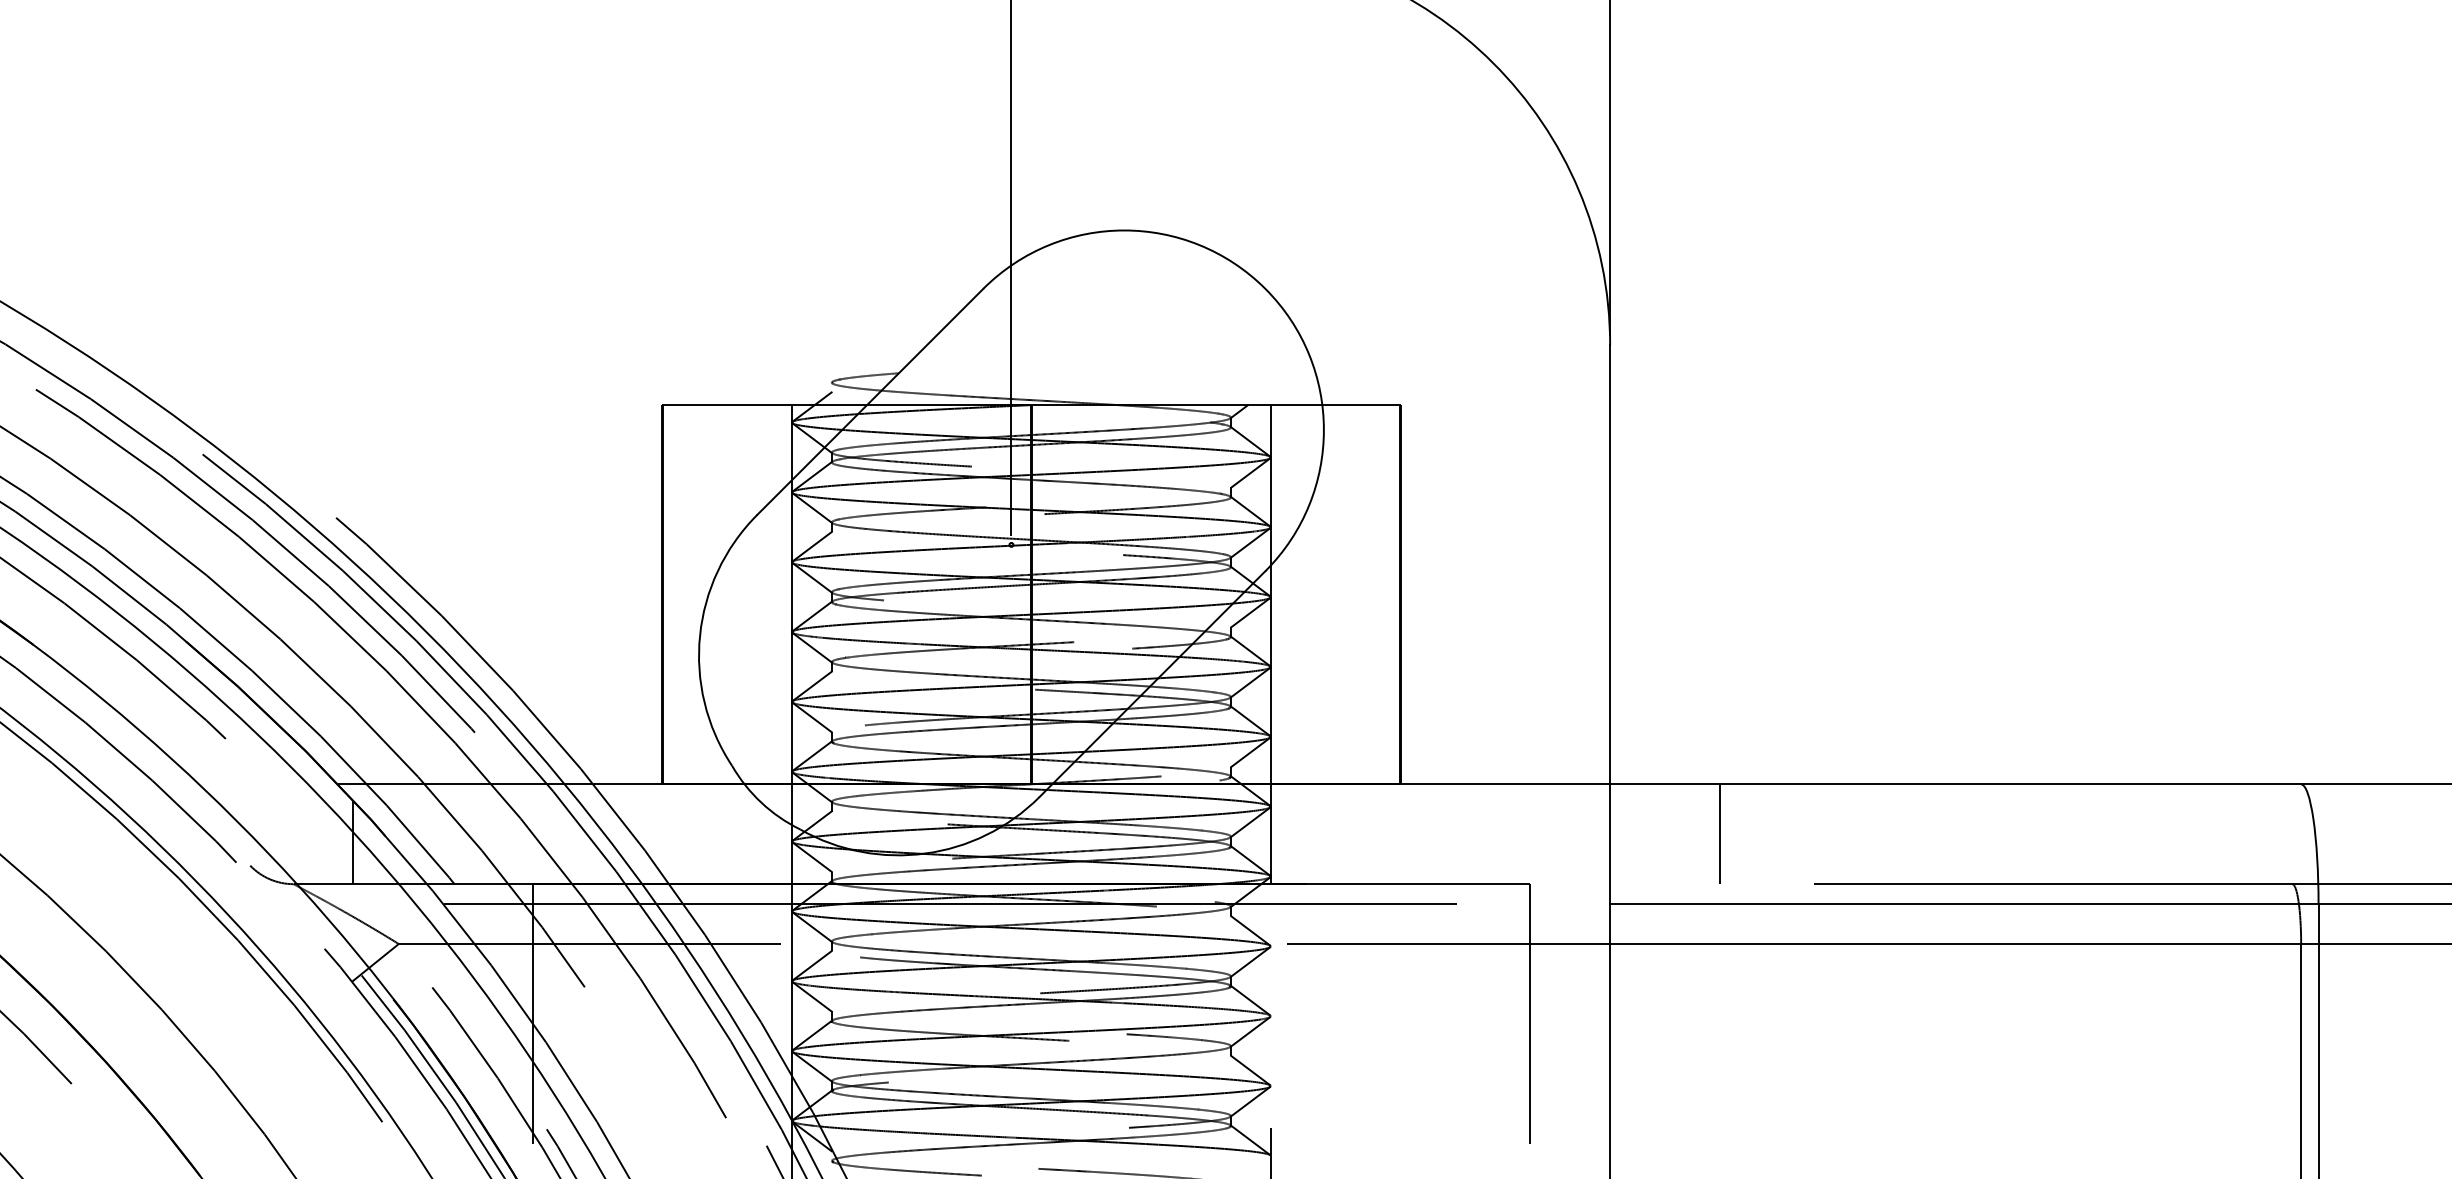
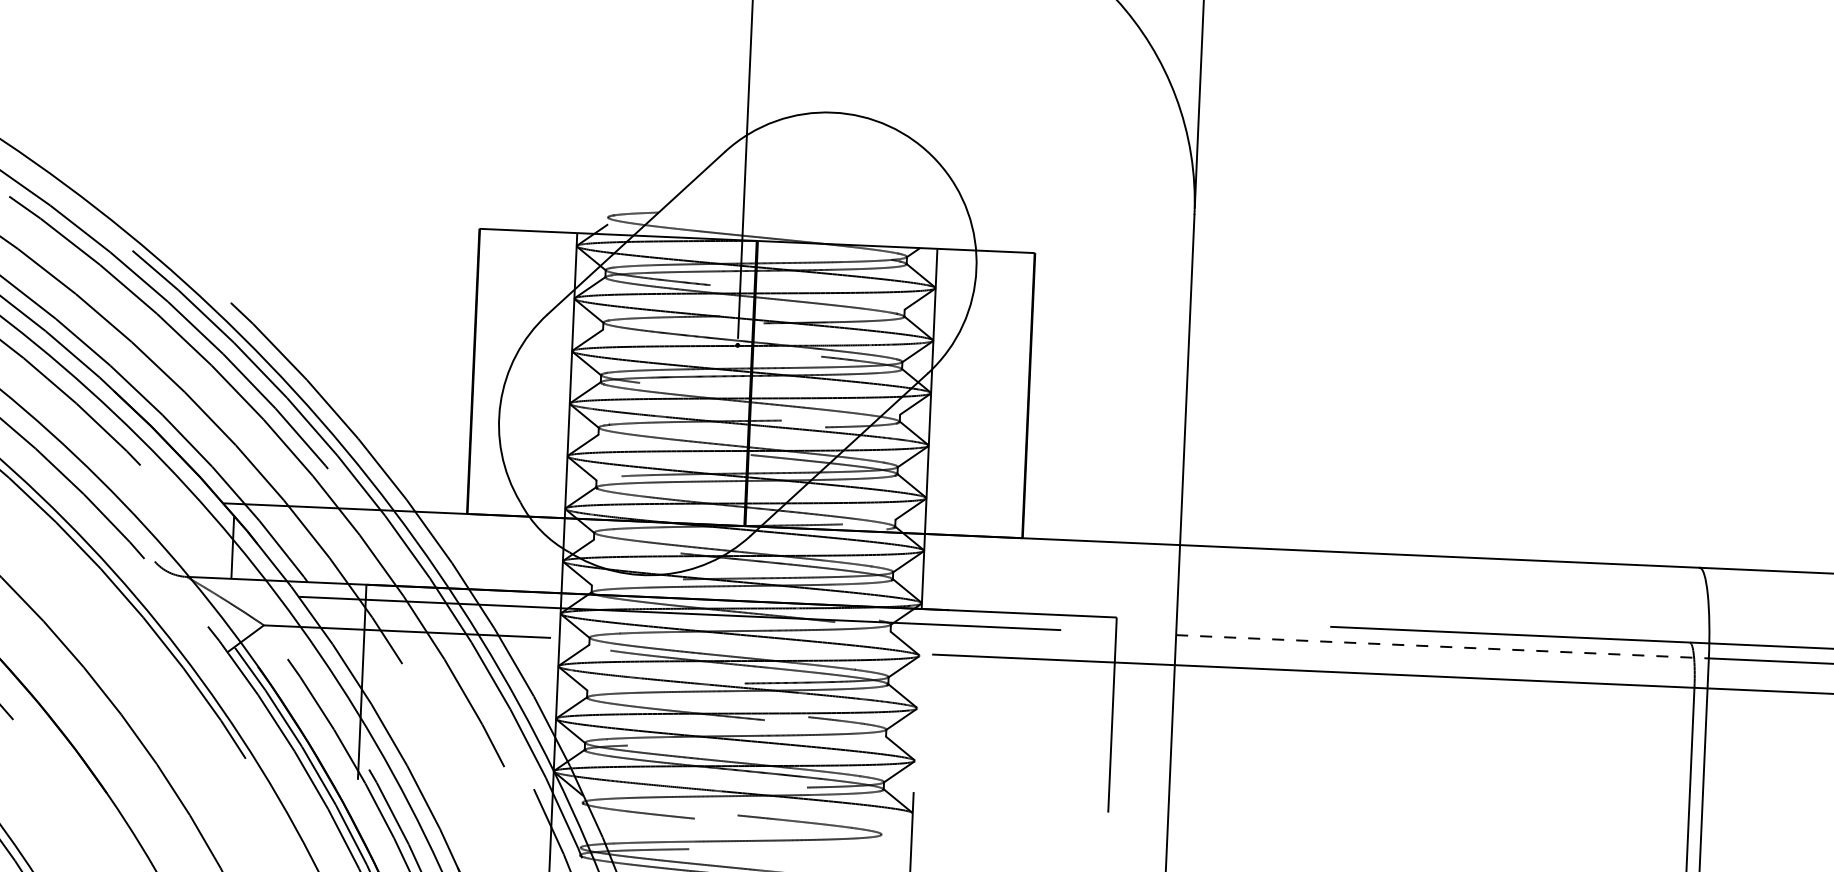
line: (1719, 834) -> (1260, 586), removed
line: (1964, 904) -> (1442, 647), solid -> dashed

